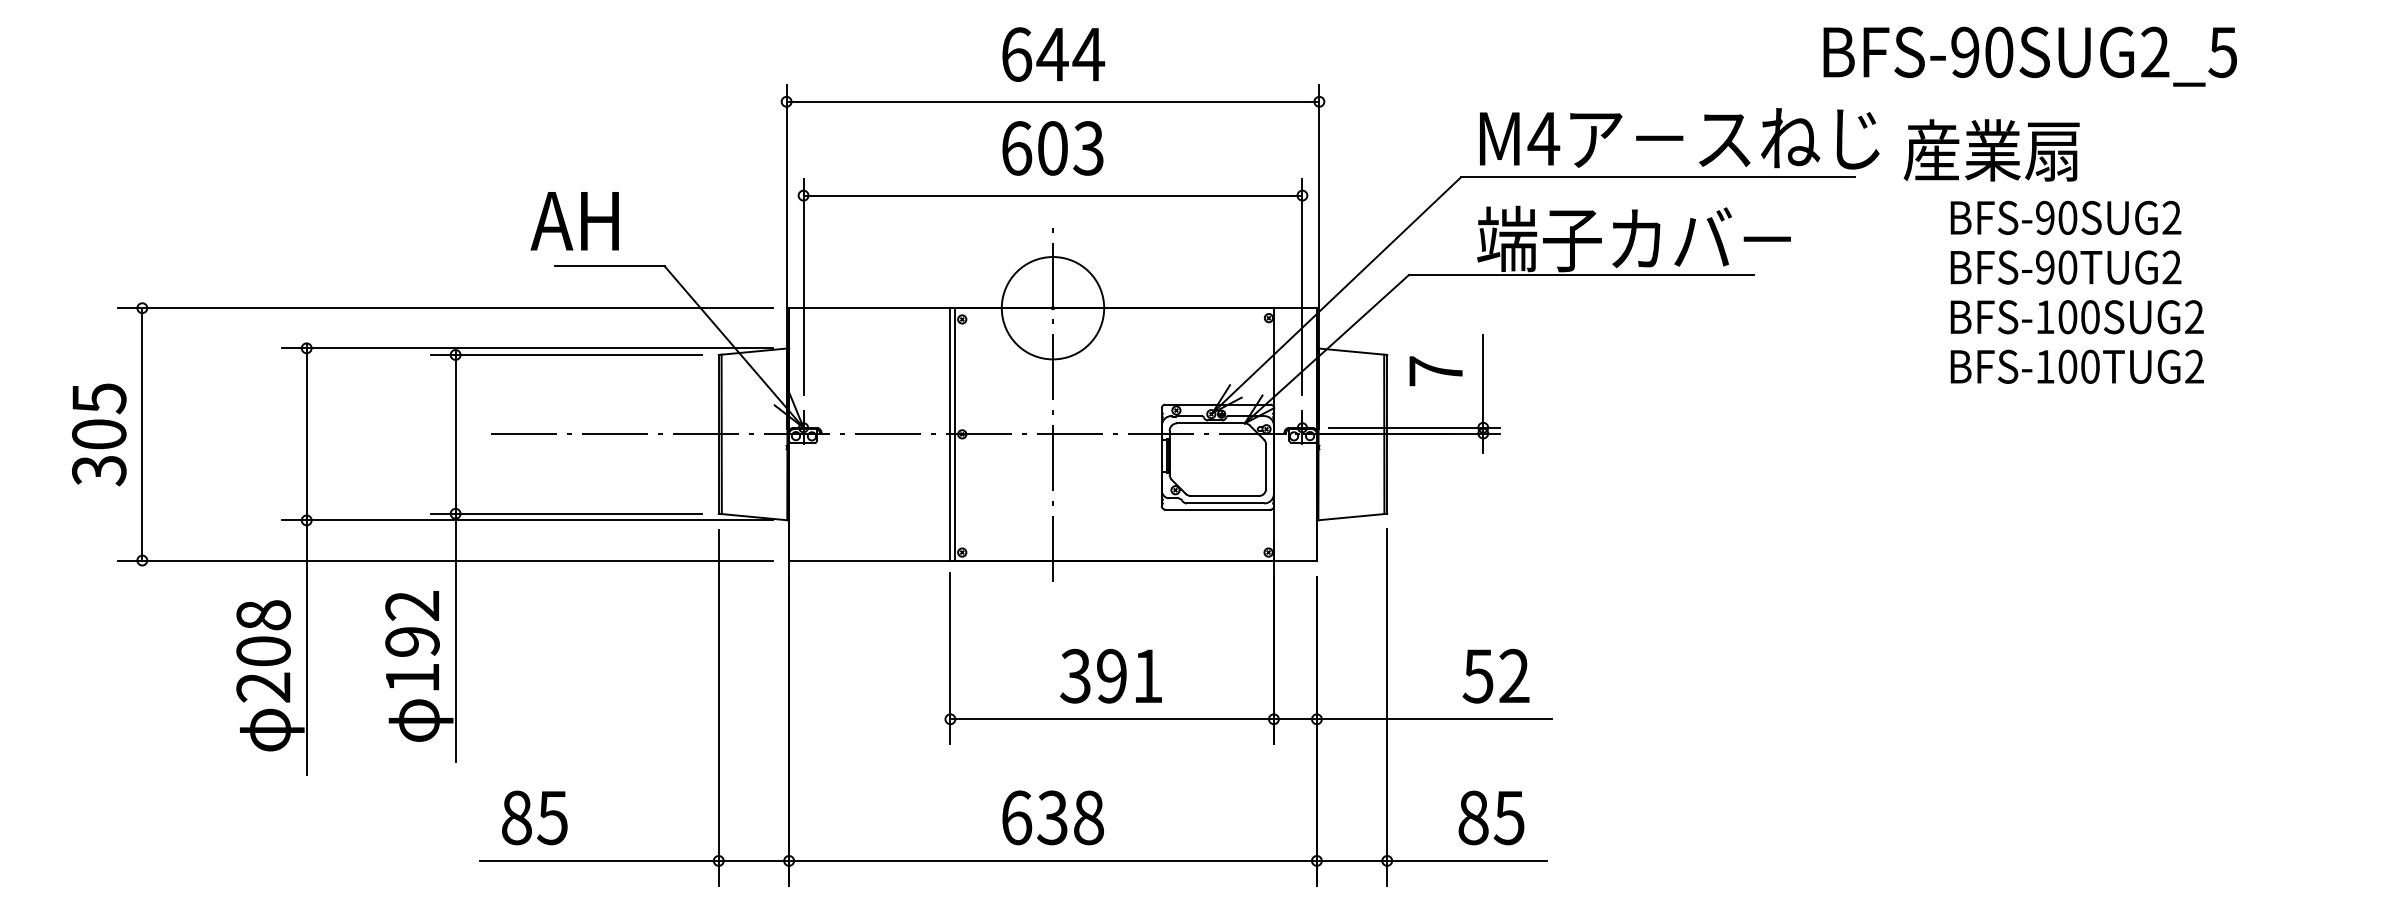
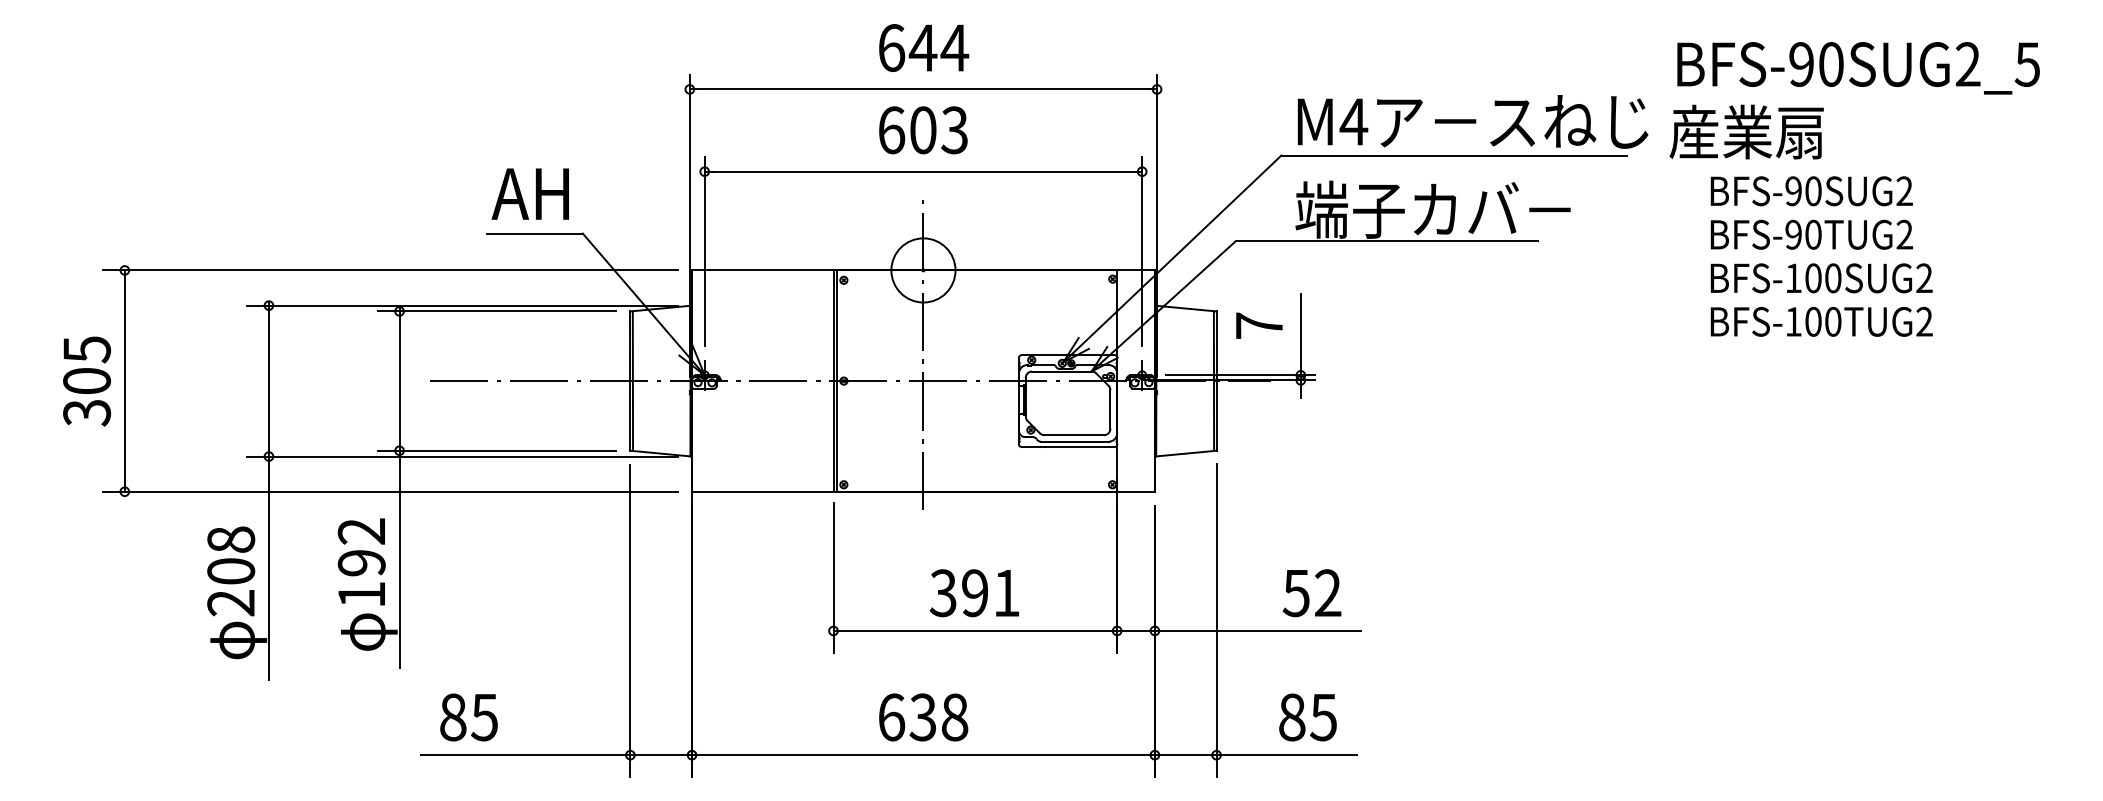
text: (2029, 56) -> (1857, 68), moved
text: (574, 221) -> (530, 194), moved
circle: (1052, 307) -> (923, 269), size x0.71

